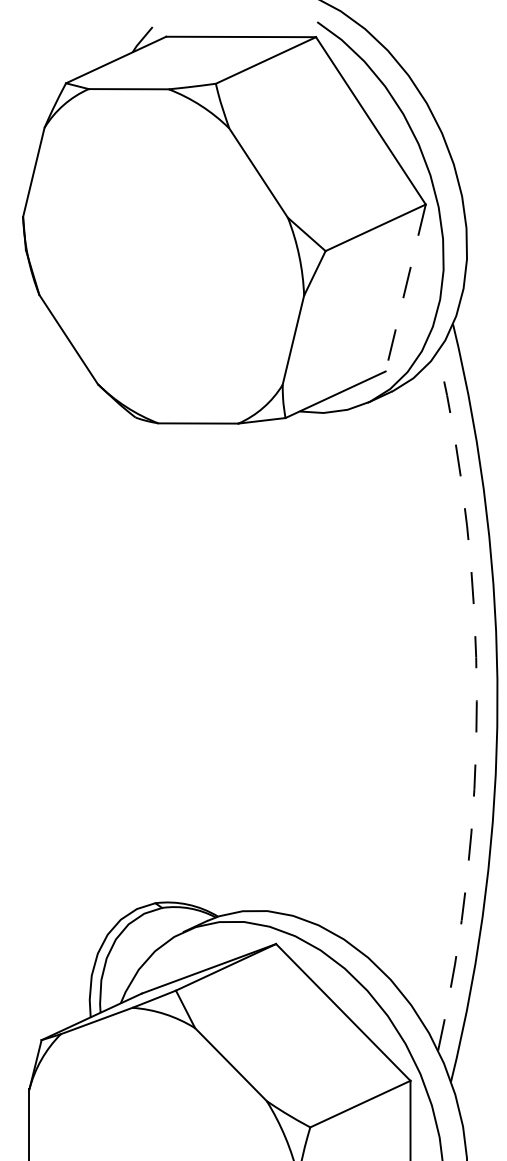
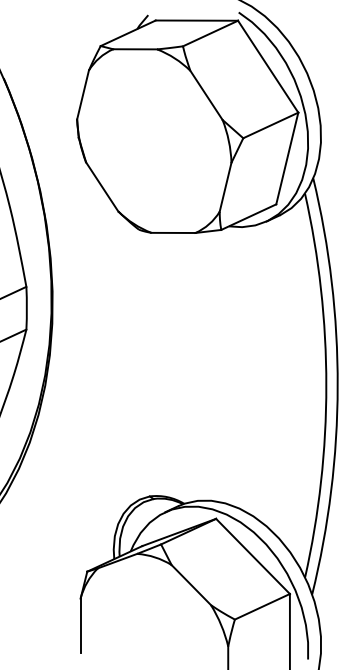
line: (406, 289) -> (287, 159), dashed -> solid
arc: (477, 701) -> (326, 385), dashed -> solid

